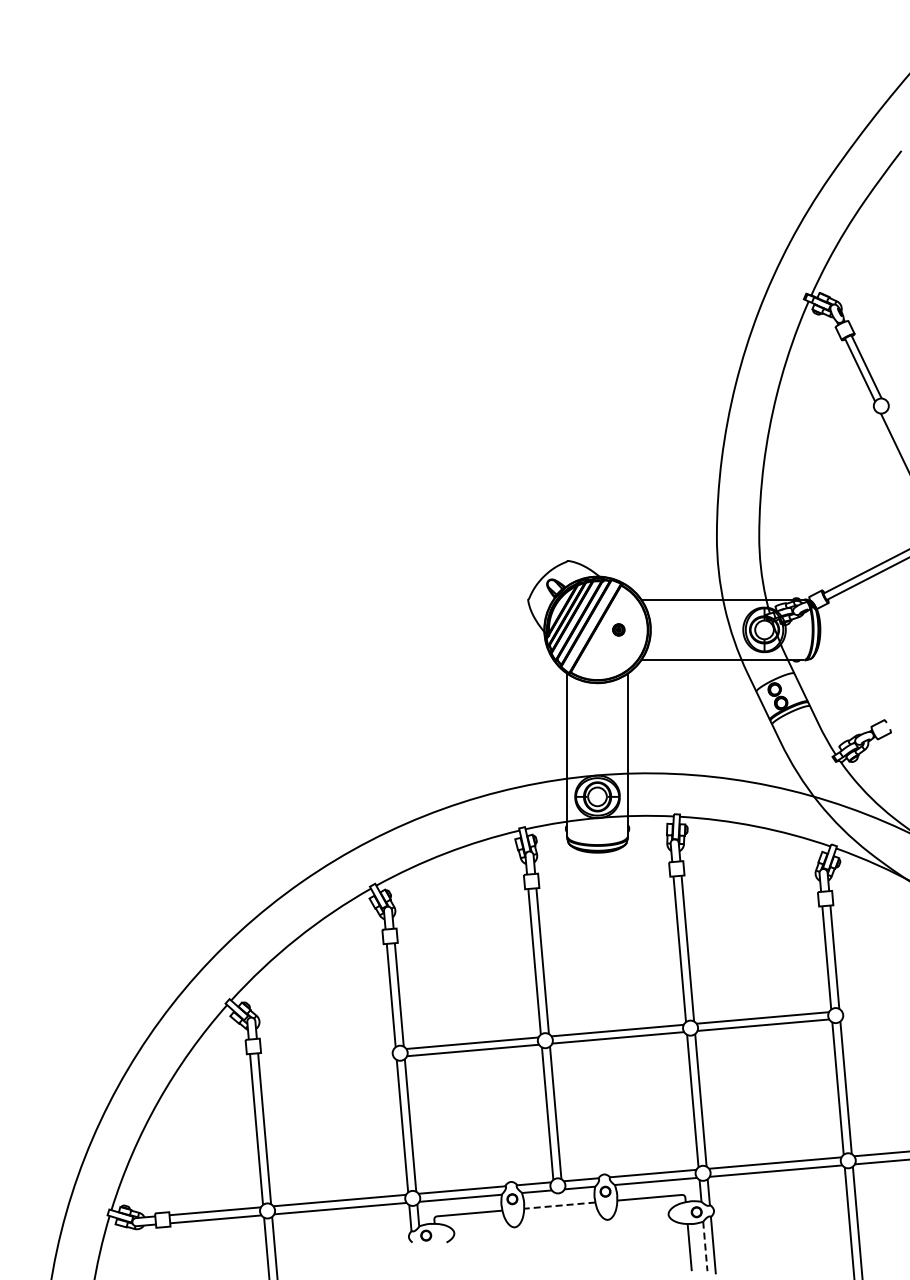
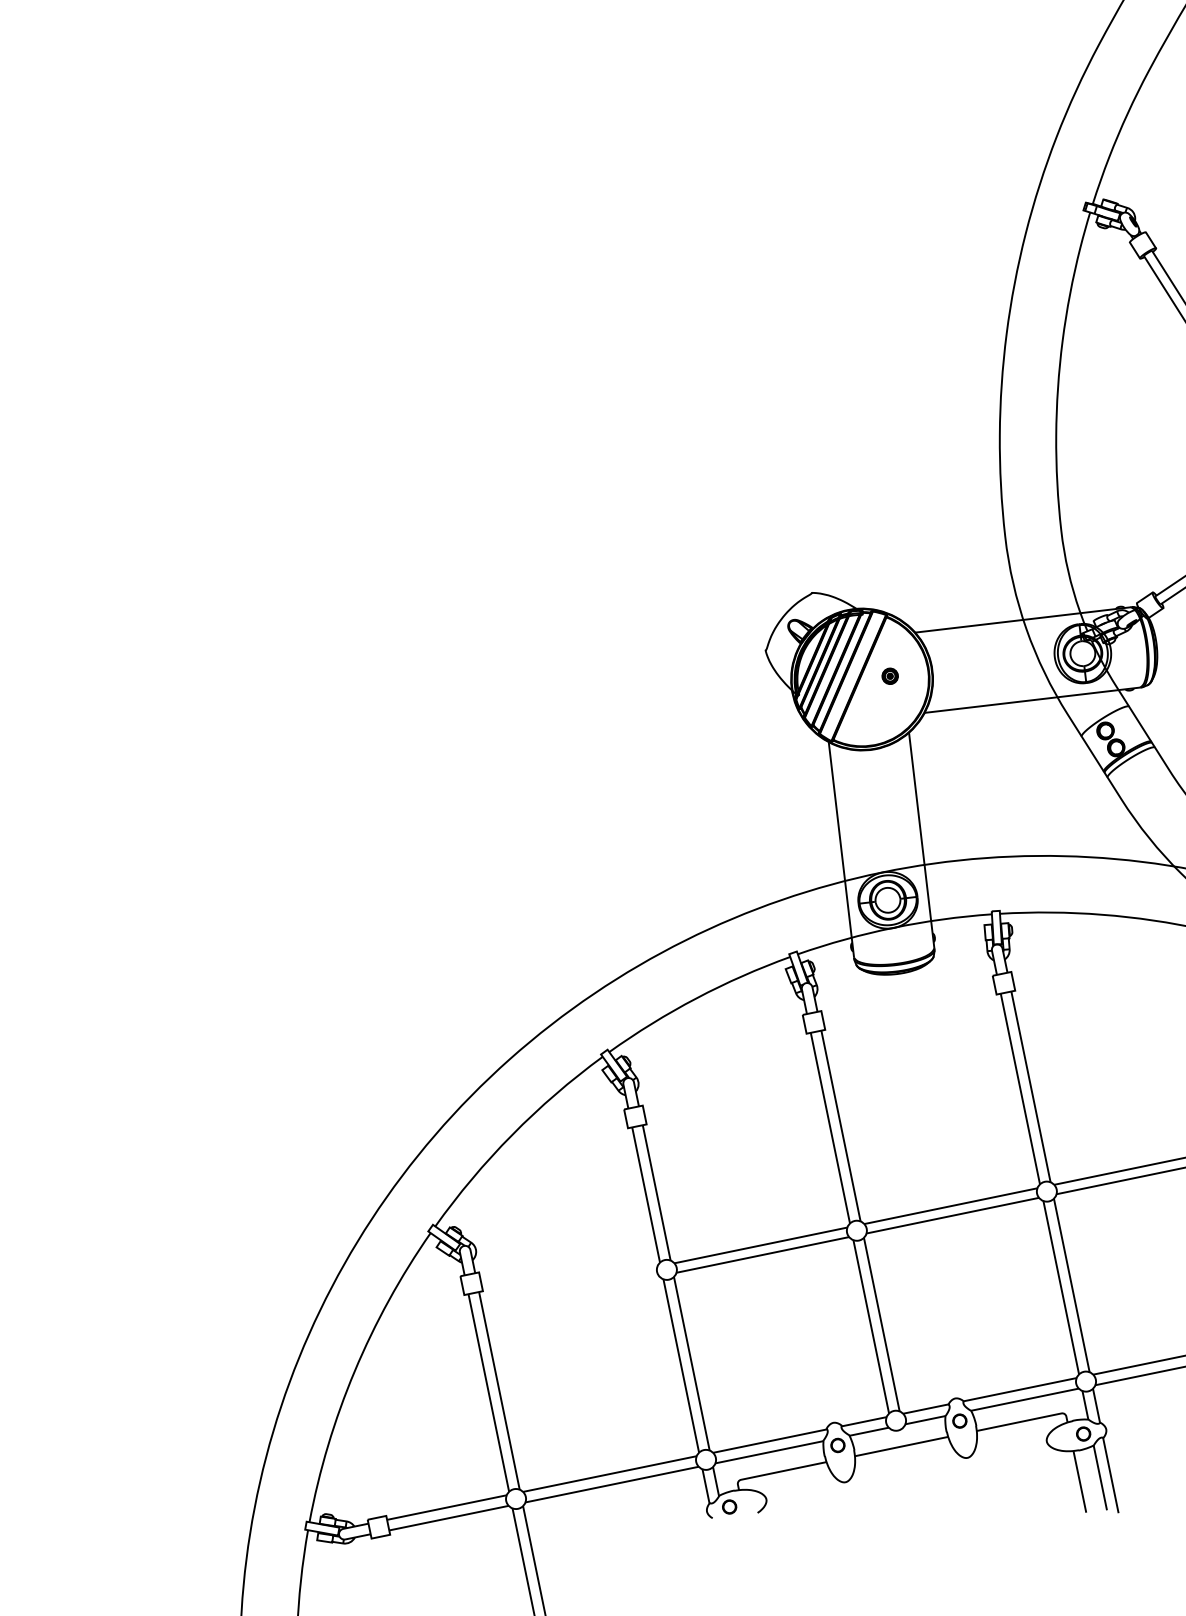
line: (559, 1205) -> (901, 1446), dashed -> solid
line: (705, 1246) -> (1100, 1477), dashed -> solid

